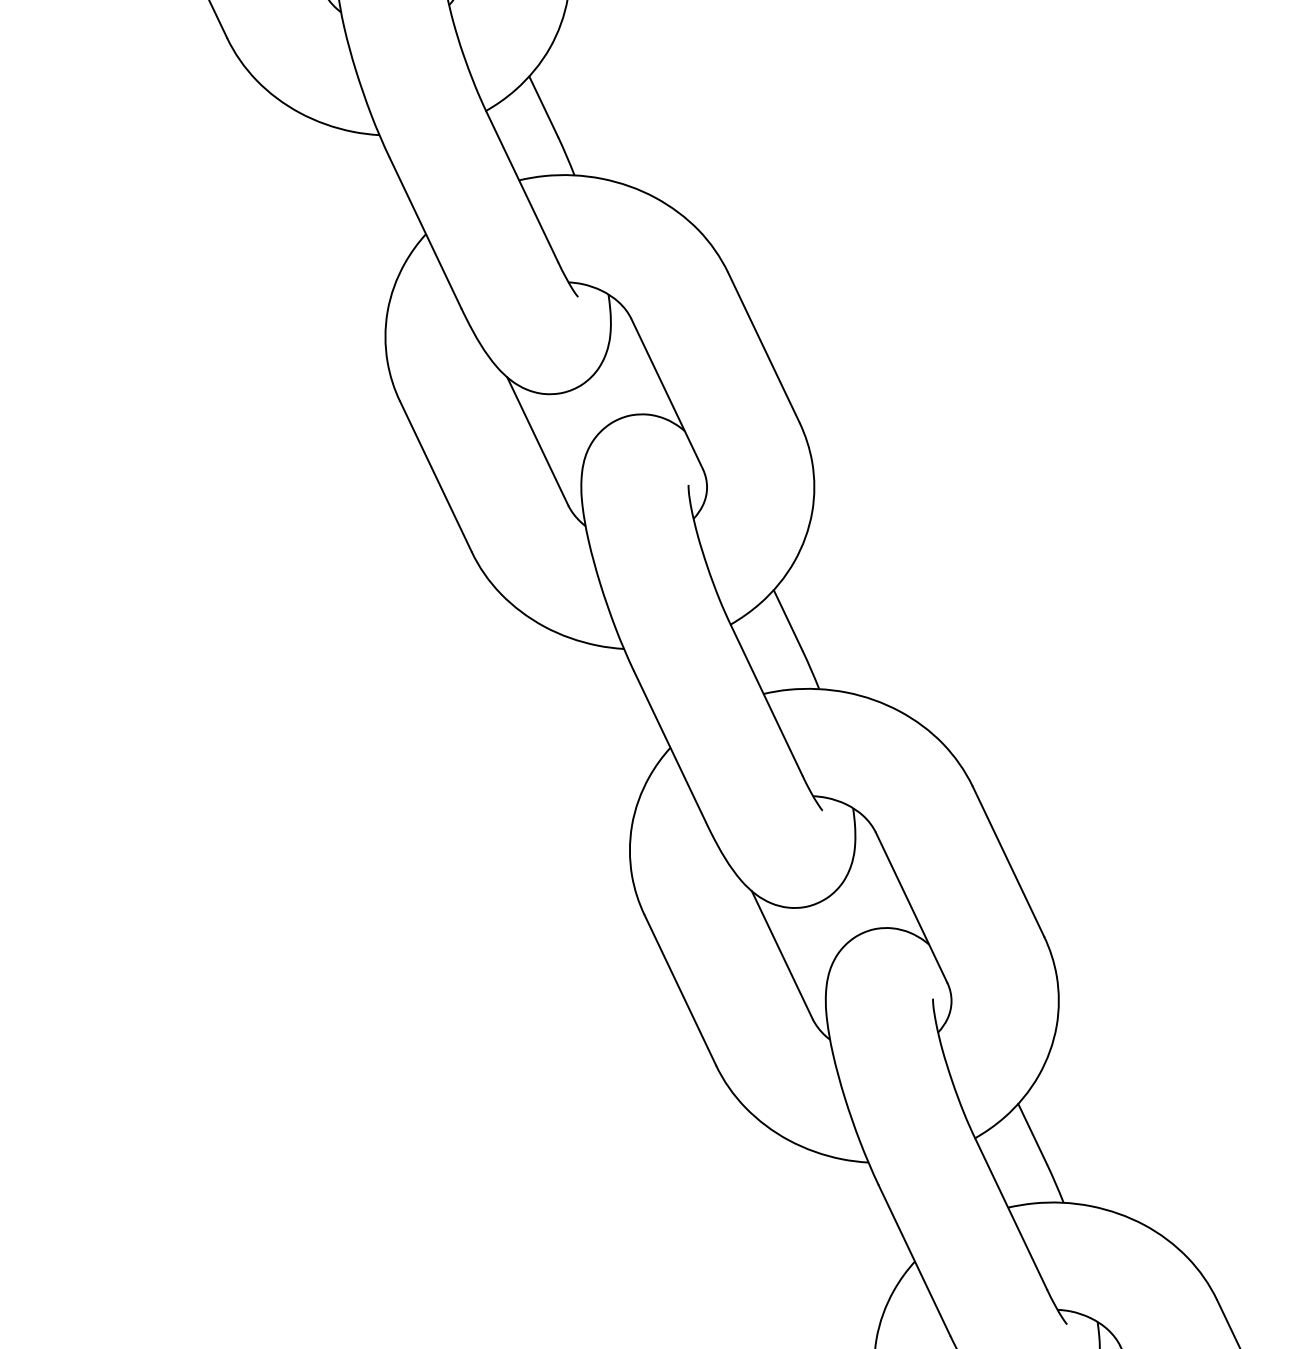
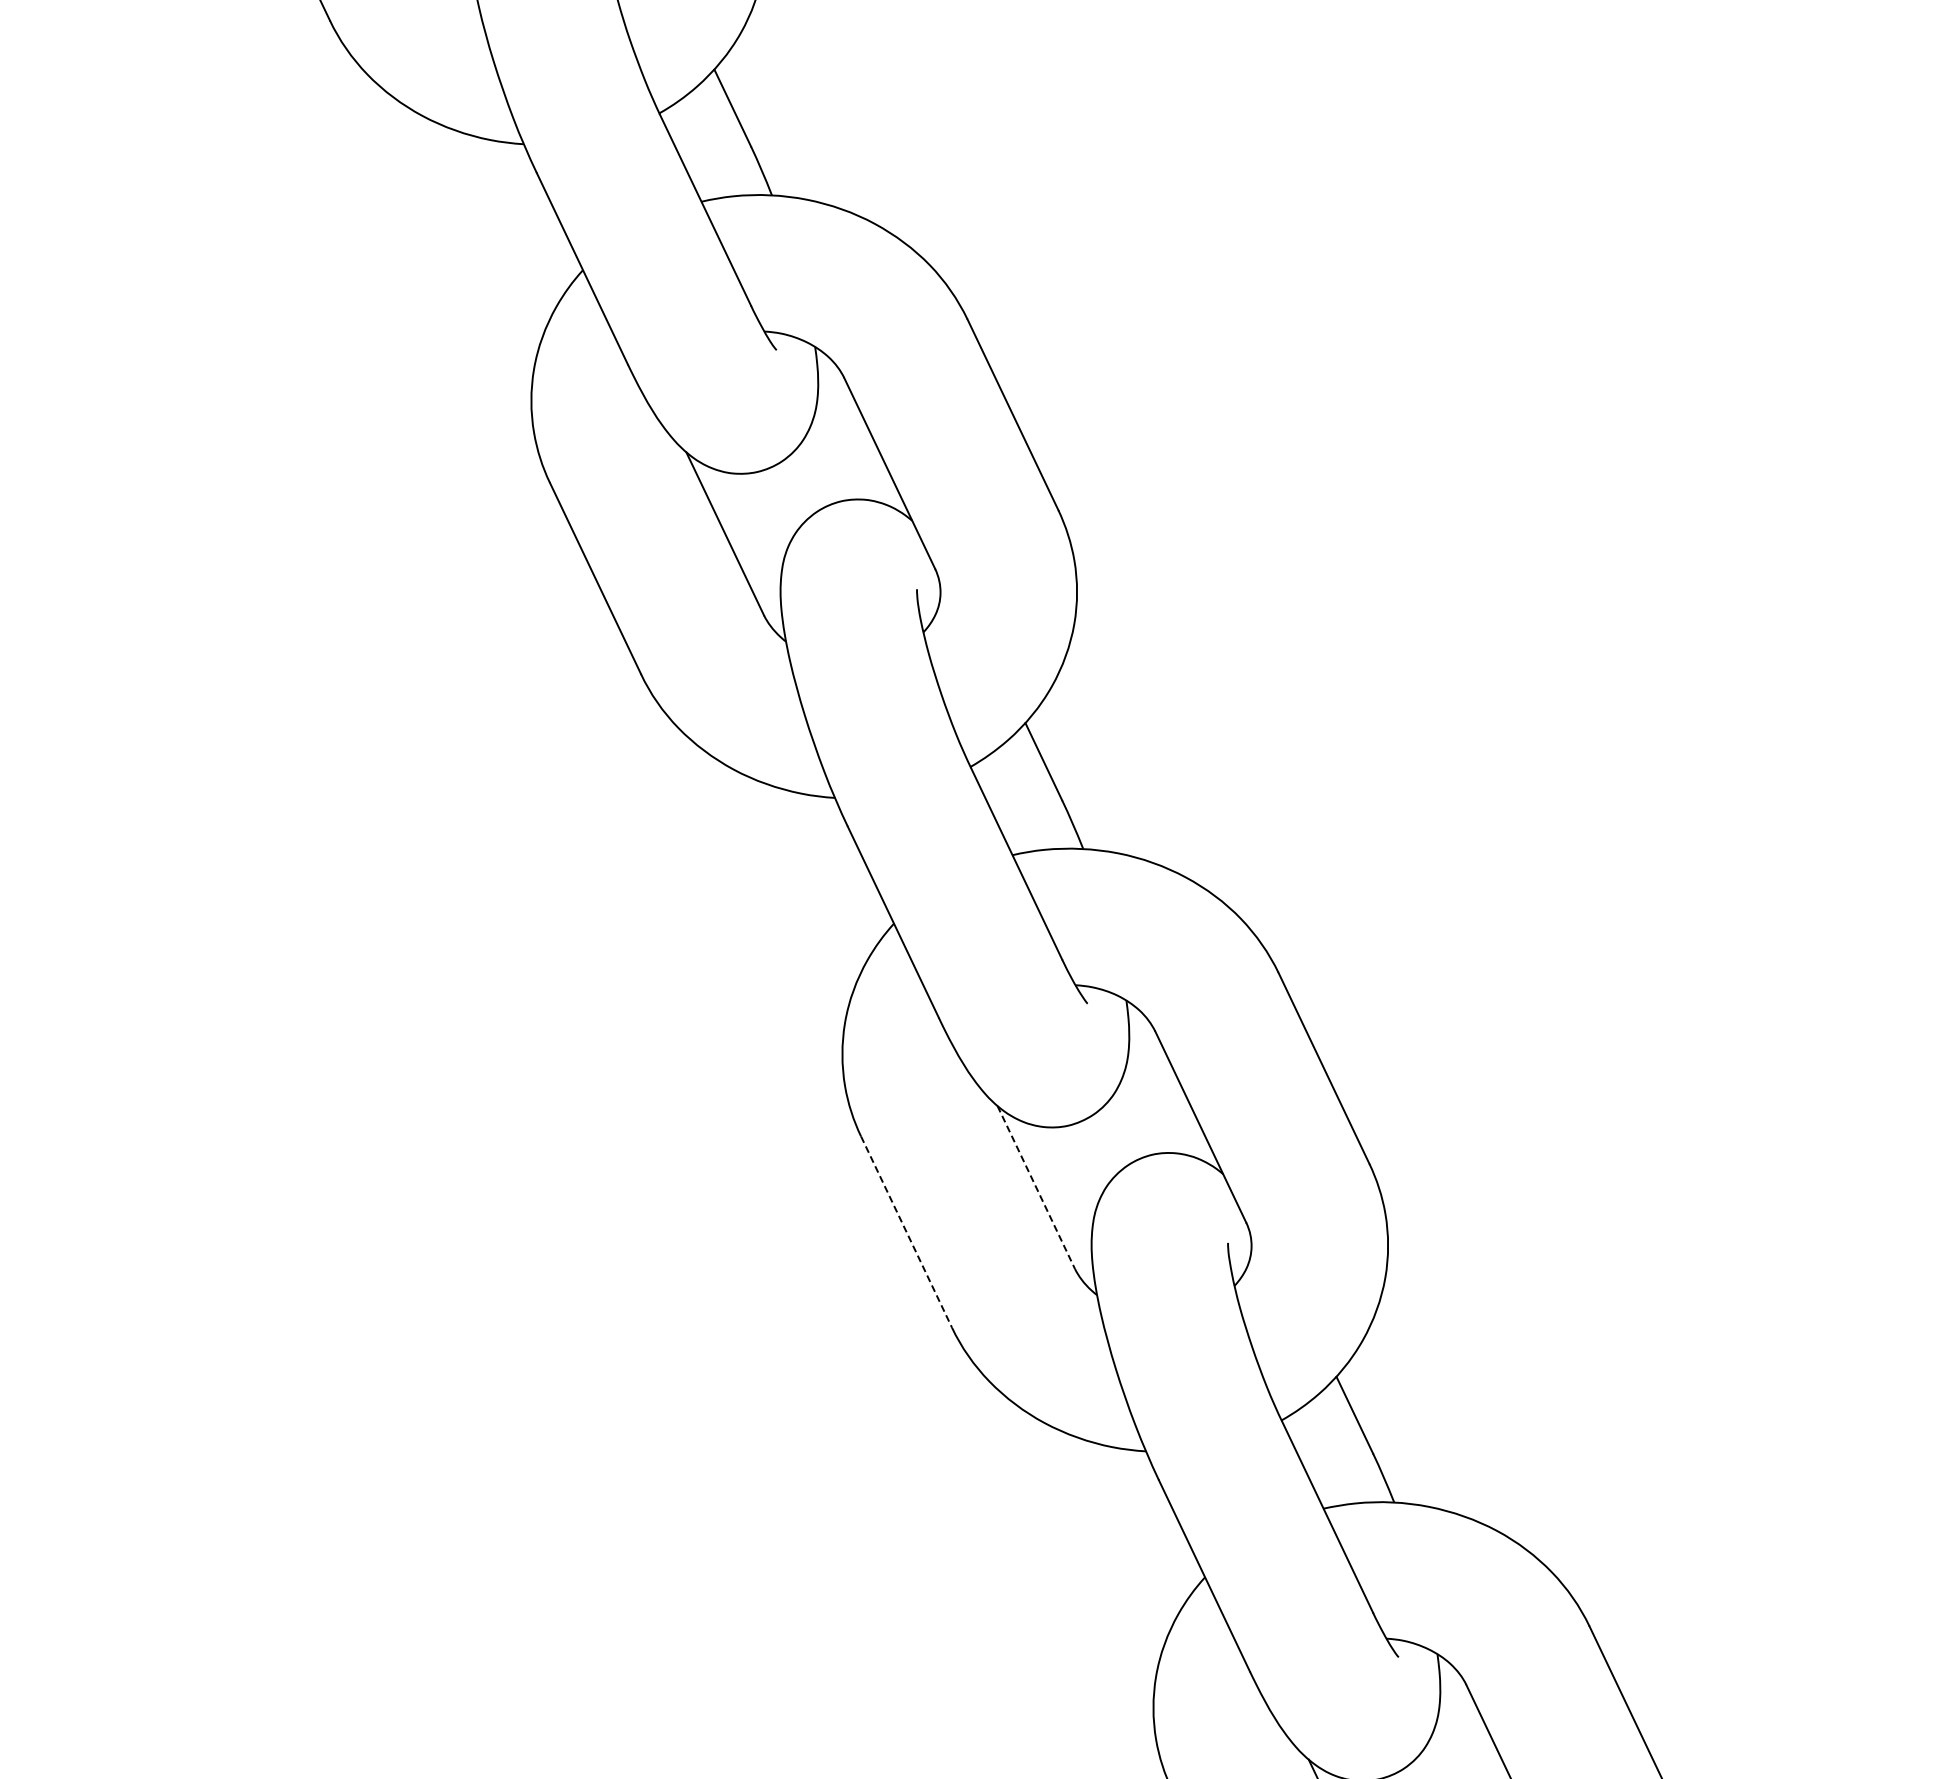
line: (782, 955) -> (1036, 1187), solid -> dashed
line: (680, 990) -> (906, 1232), solid -> dashed

